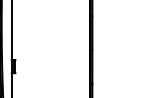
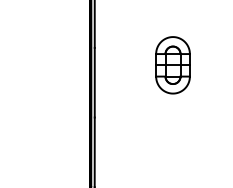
part: (130, 24) -> (173, 64), added

